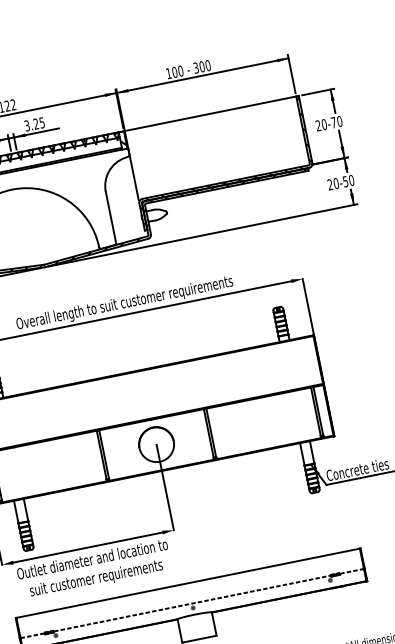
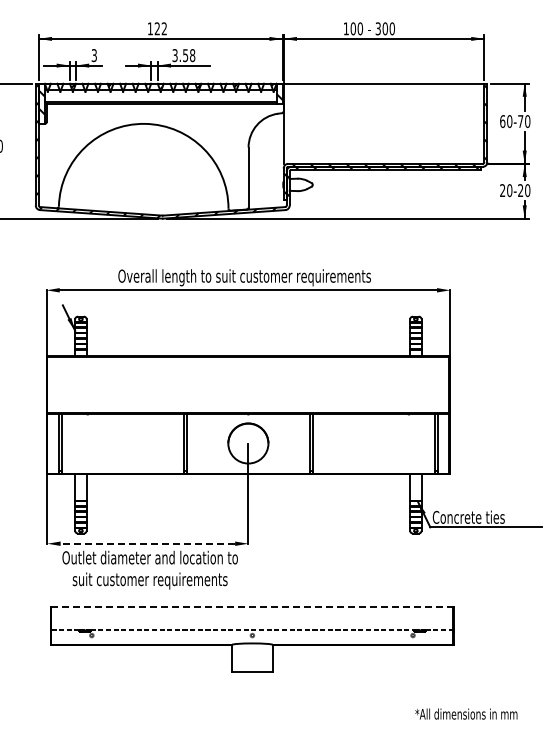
text: (39, 123) -> (189, 55), 3.25 -> 3.58
text: (318, 125) -> (502, 121), 20-70 -> 60-70
text: (345, 181) -> (520, 190), 20-50 -> 20-20
line: (87, 547) -> (147, 543), solid -> dashed
line: (188, 583) -> (252, 606), solid -> dashed

